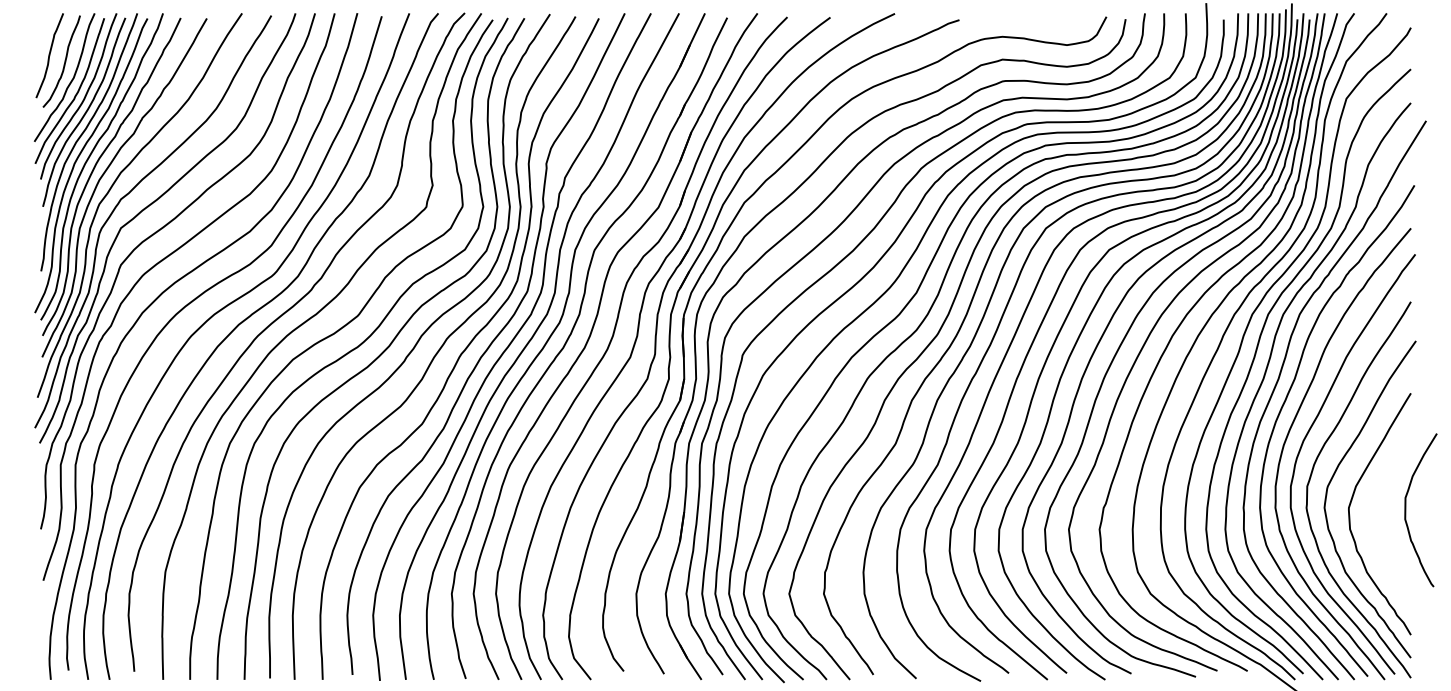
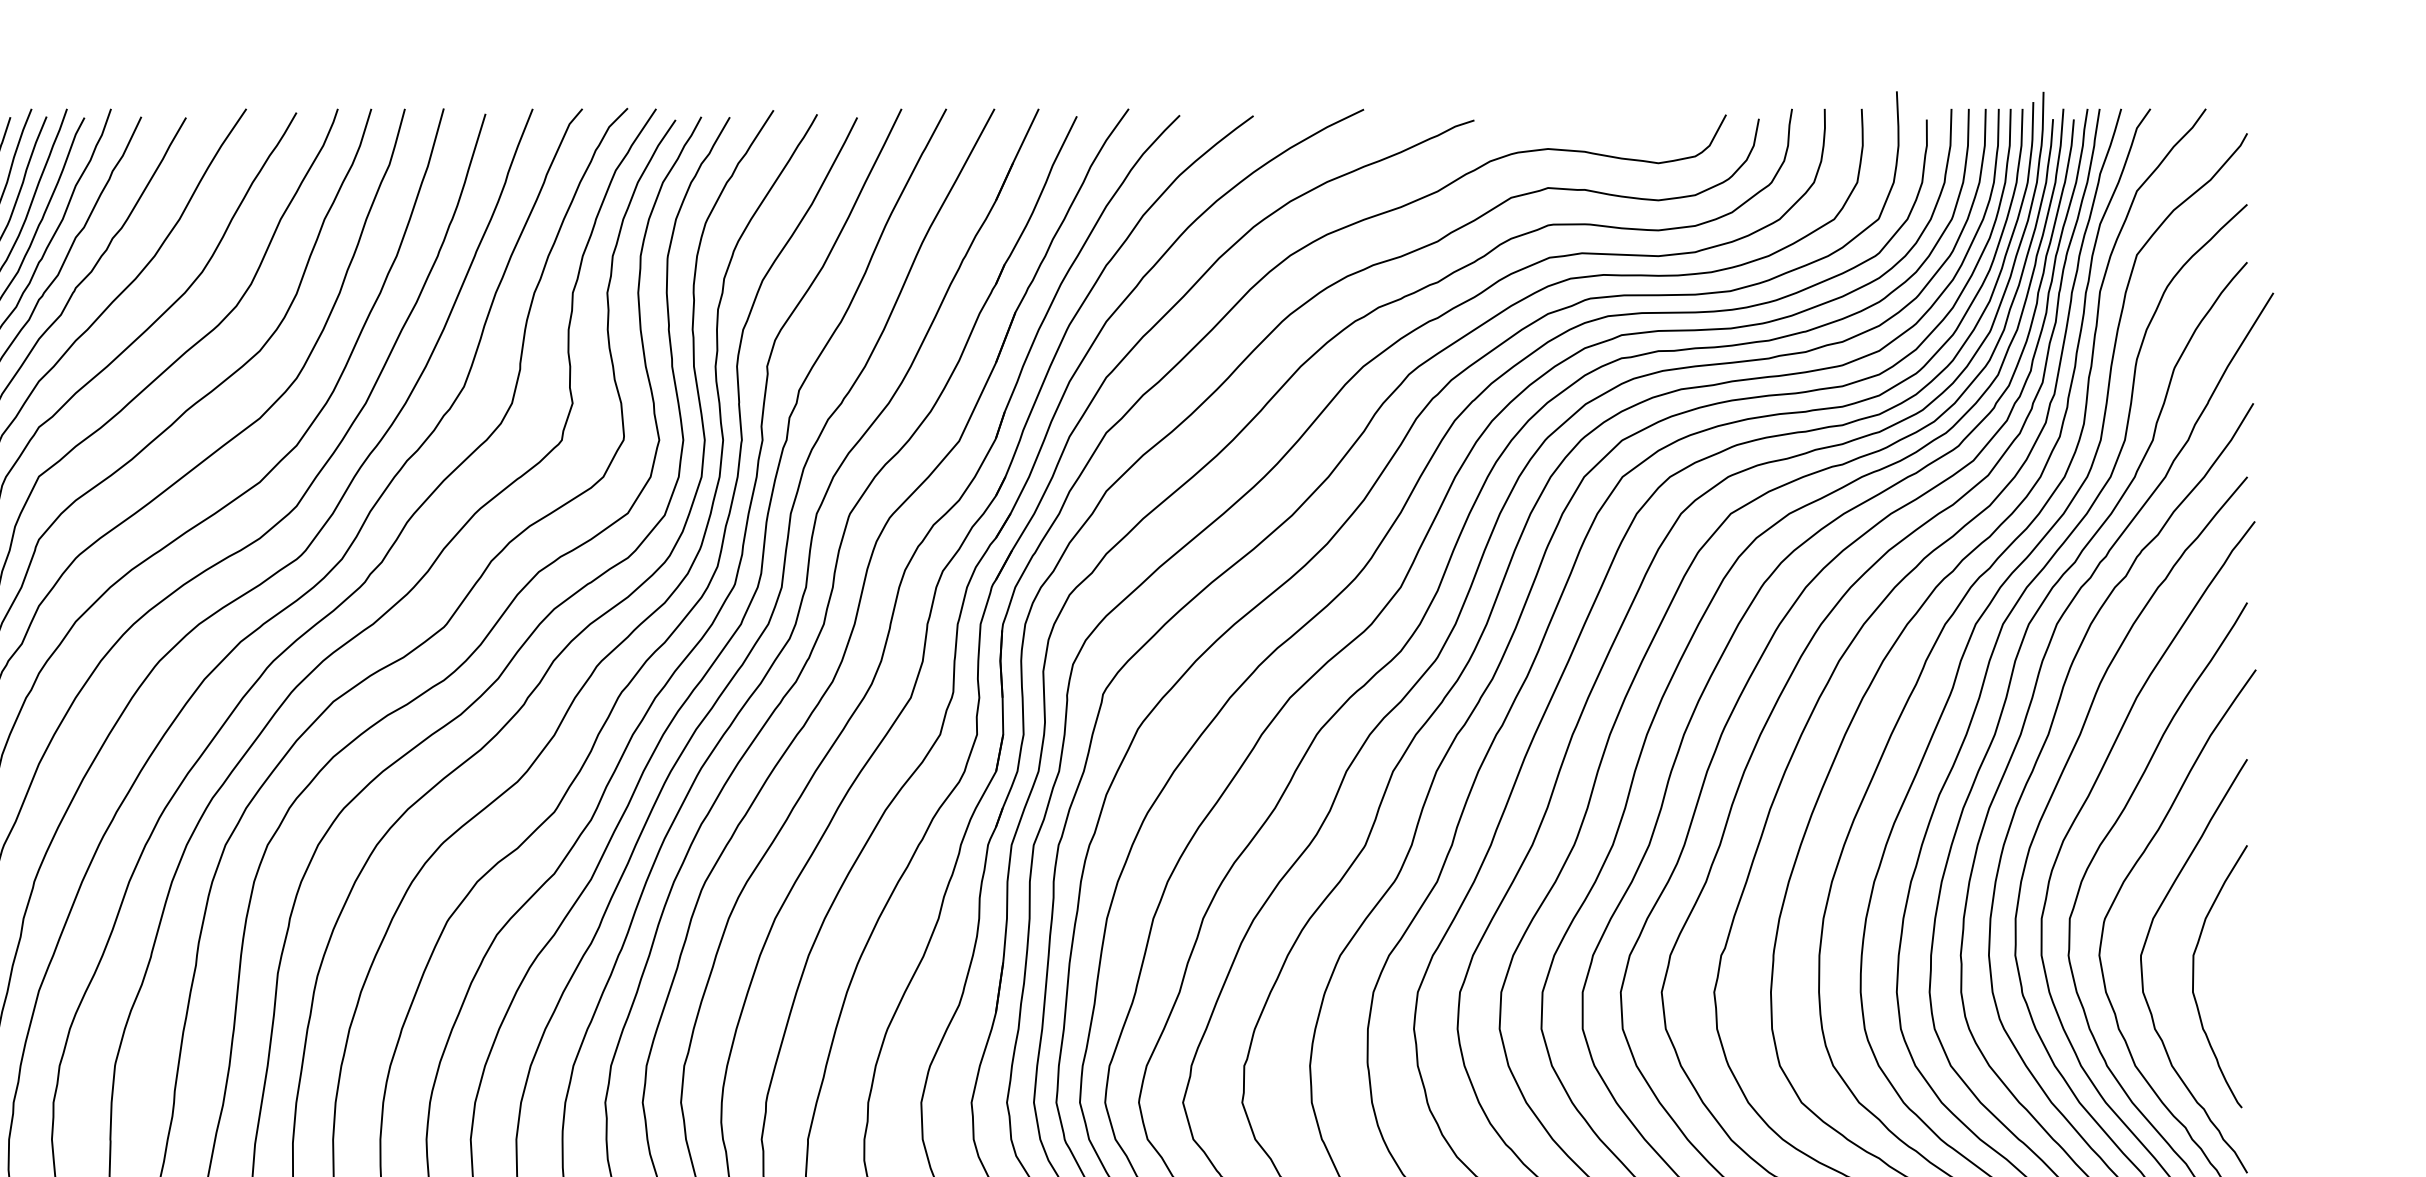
curve: (1406, 510) -> (2195, 977), moved

